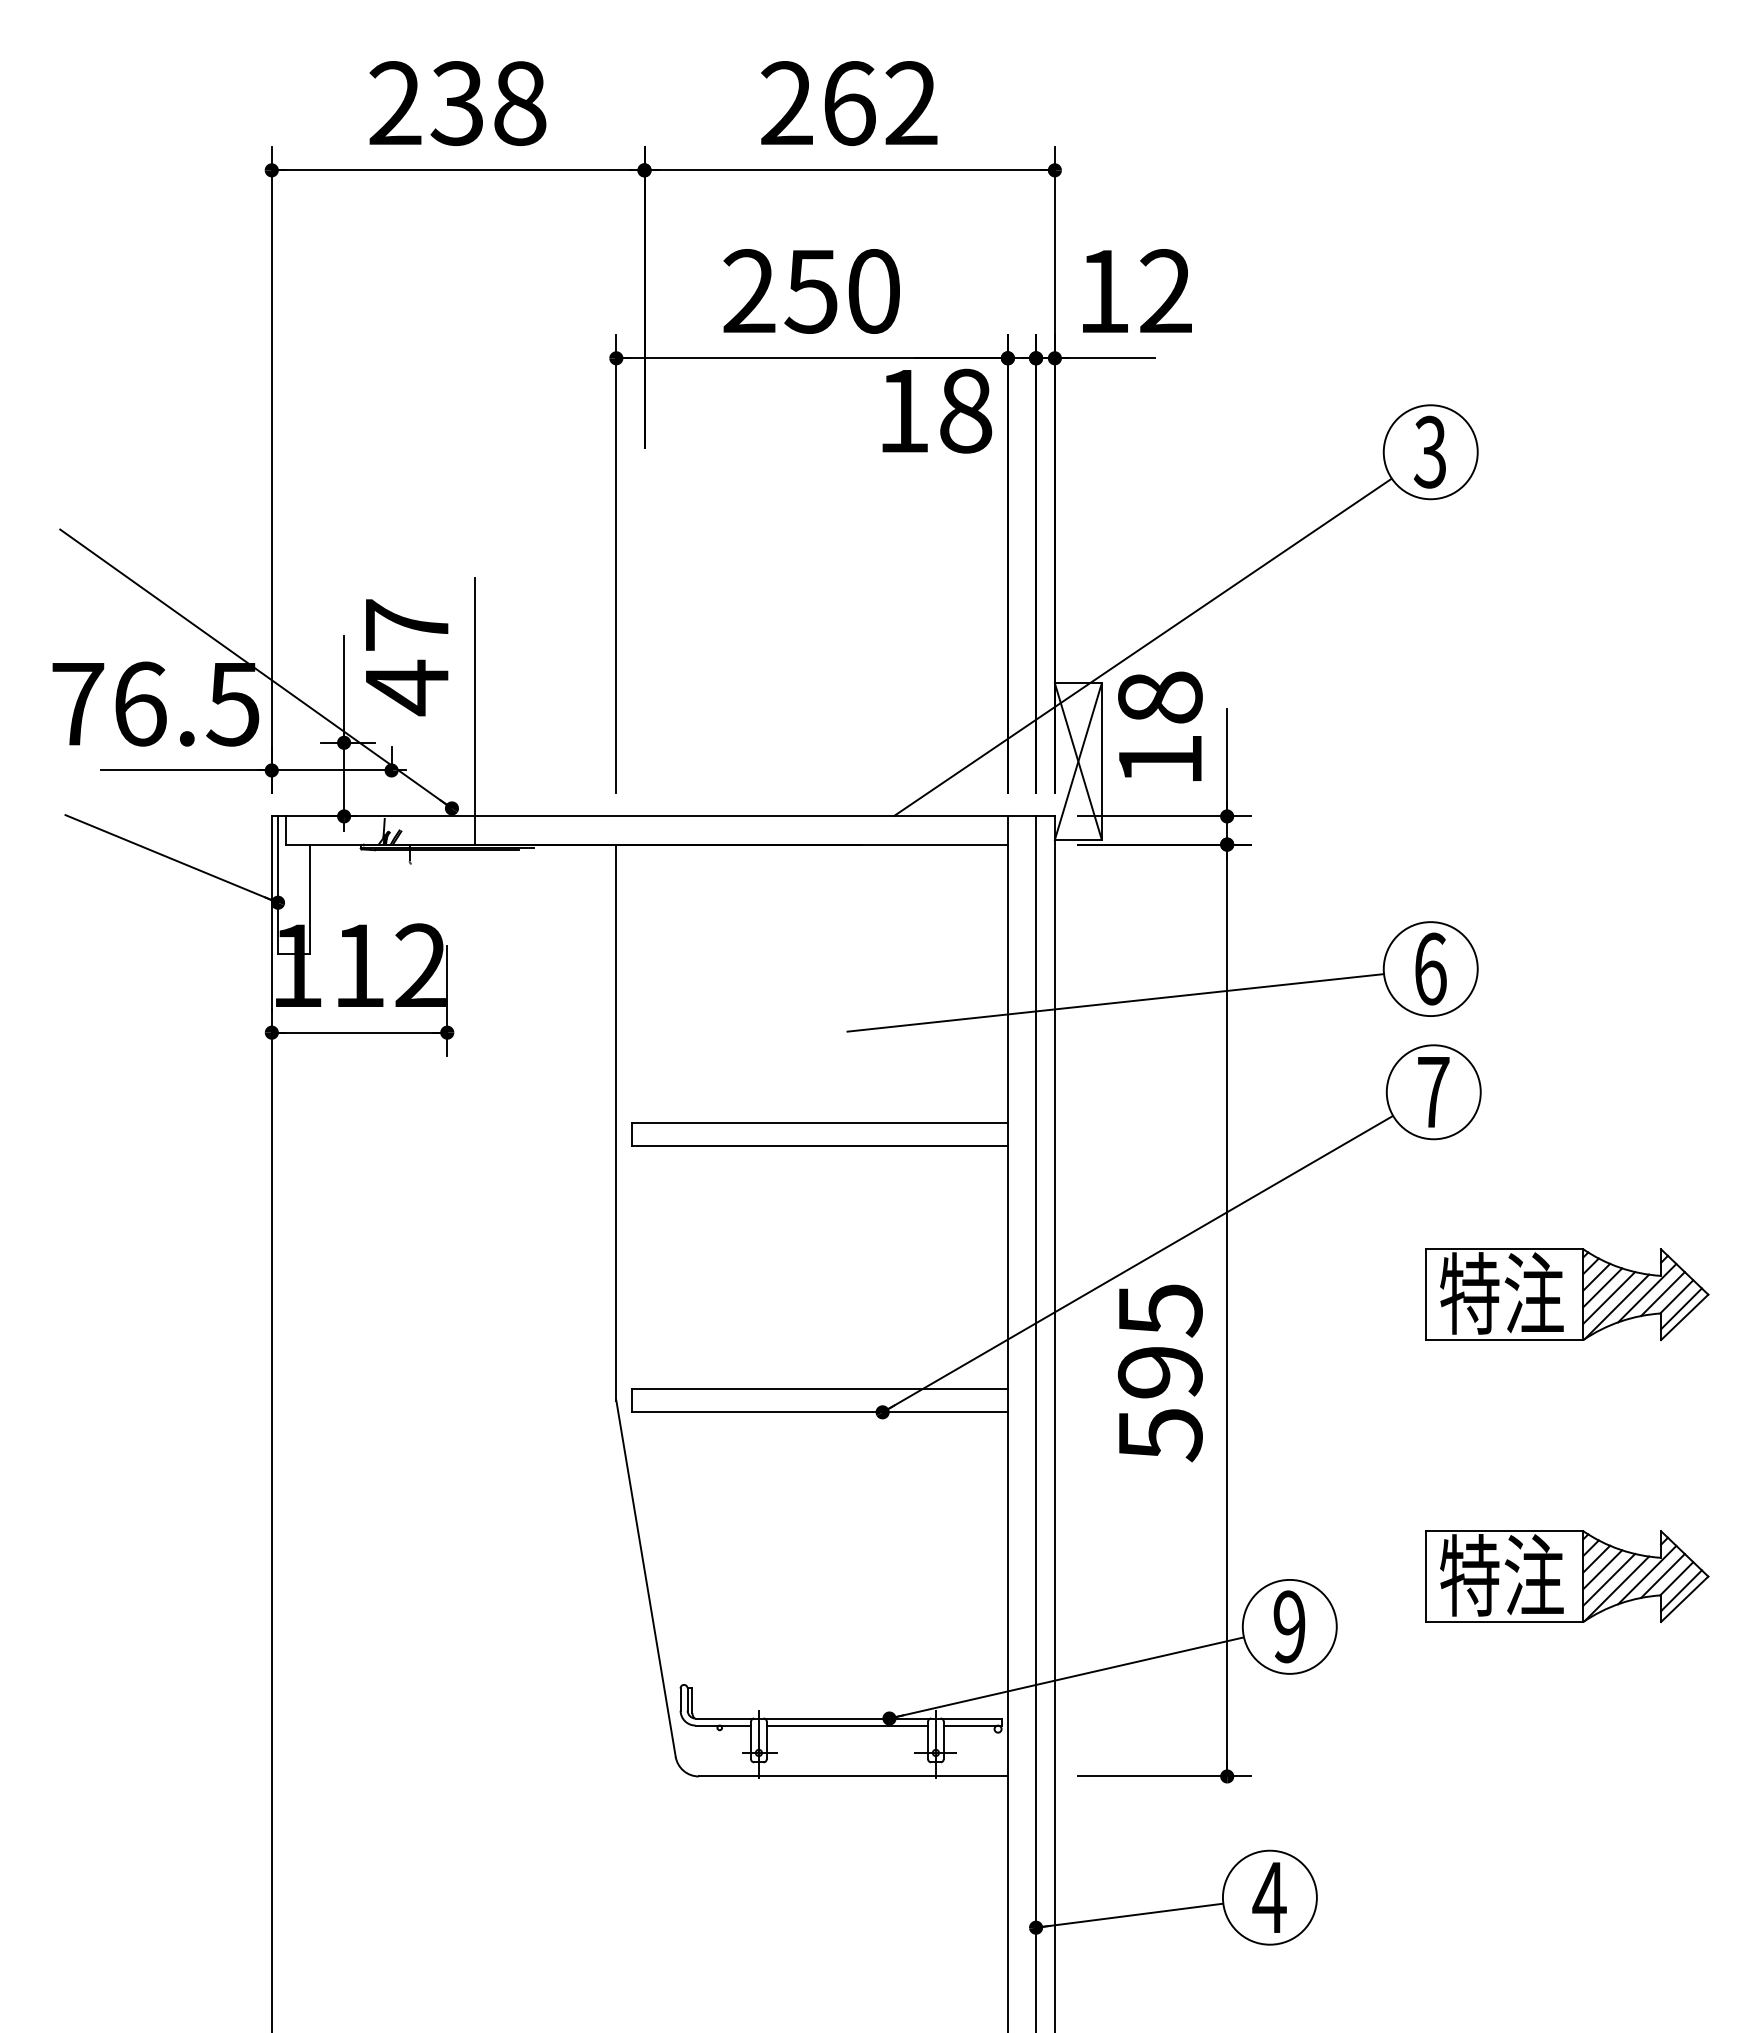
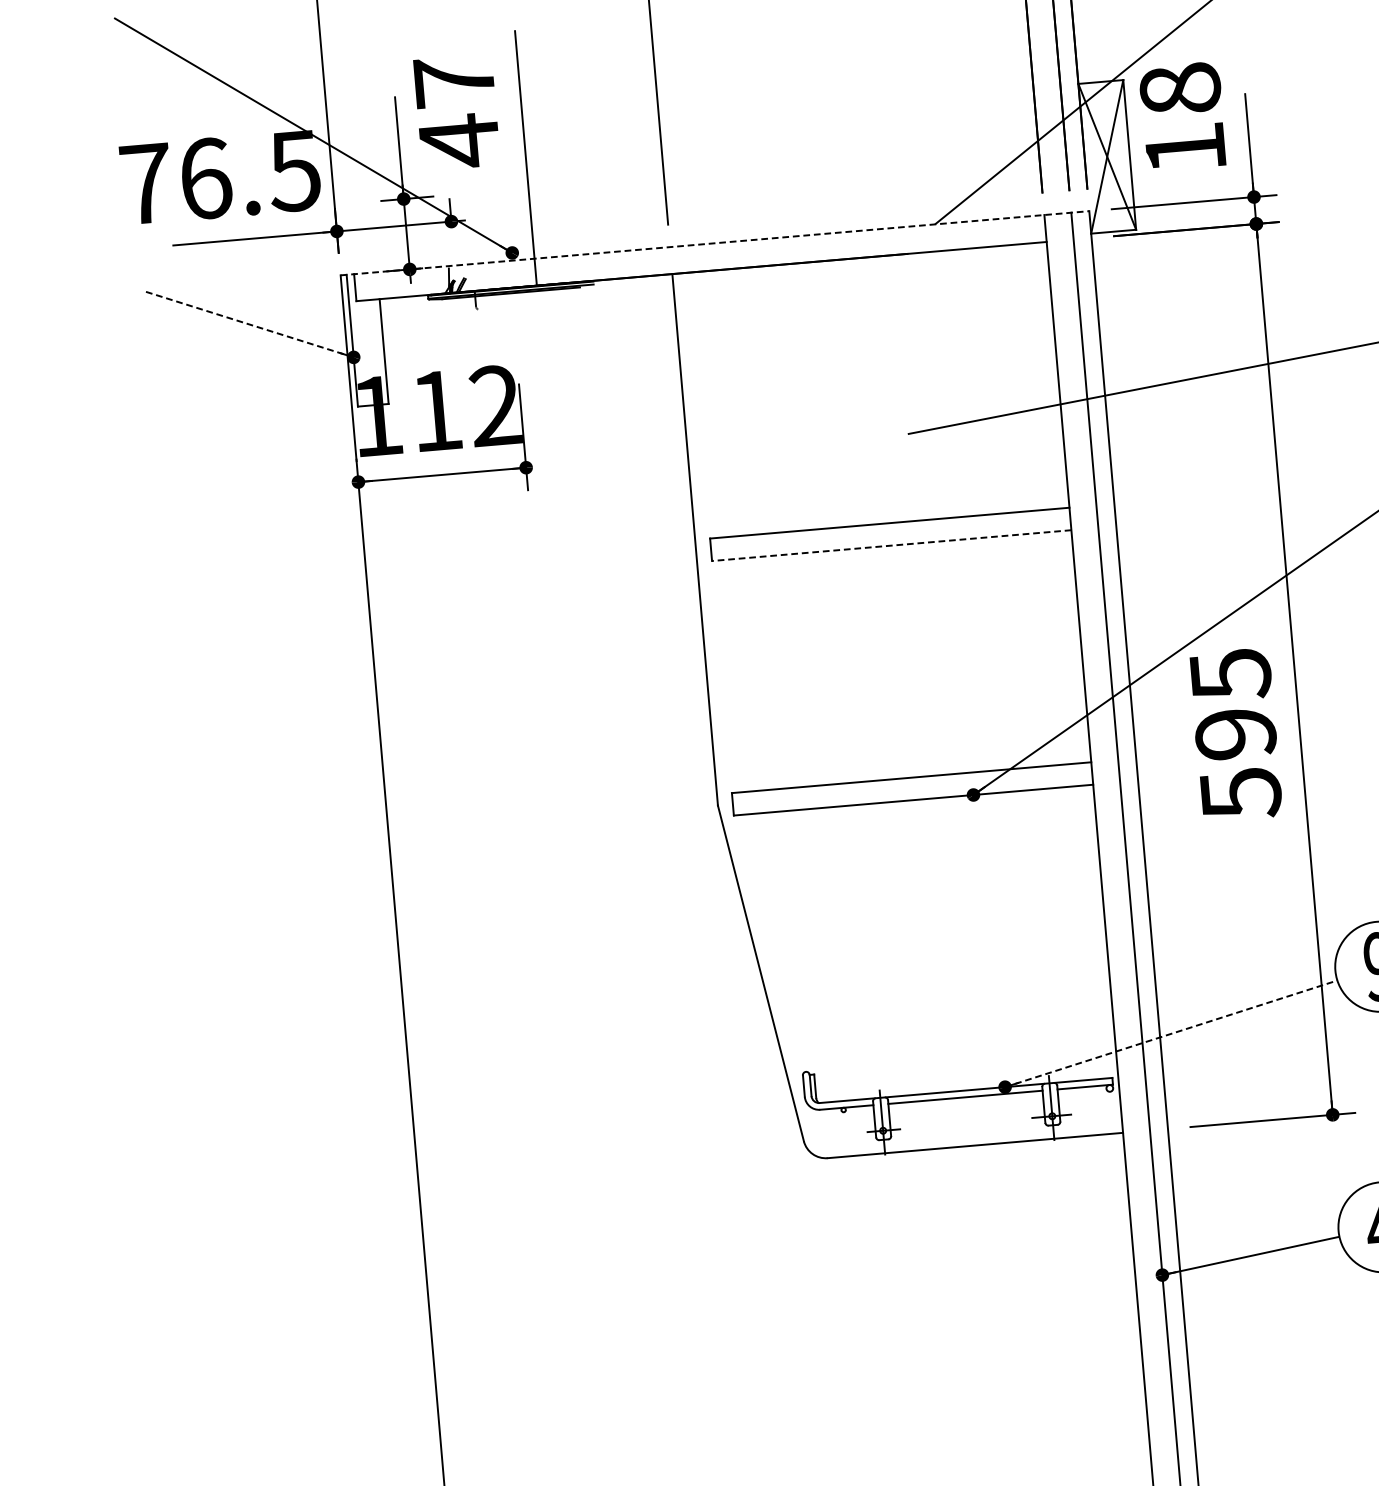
line: (663, 816) -> (715, 243), solid -> dashed
line: (170, 858) -> (247, 323), solid -> dashed
line: (819, 1146) -> (891, 546), solid -> dashed
line: (1066, 1677) -> (1170, 1033), solid -> dashed

